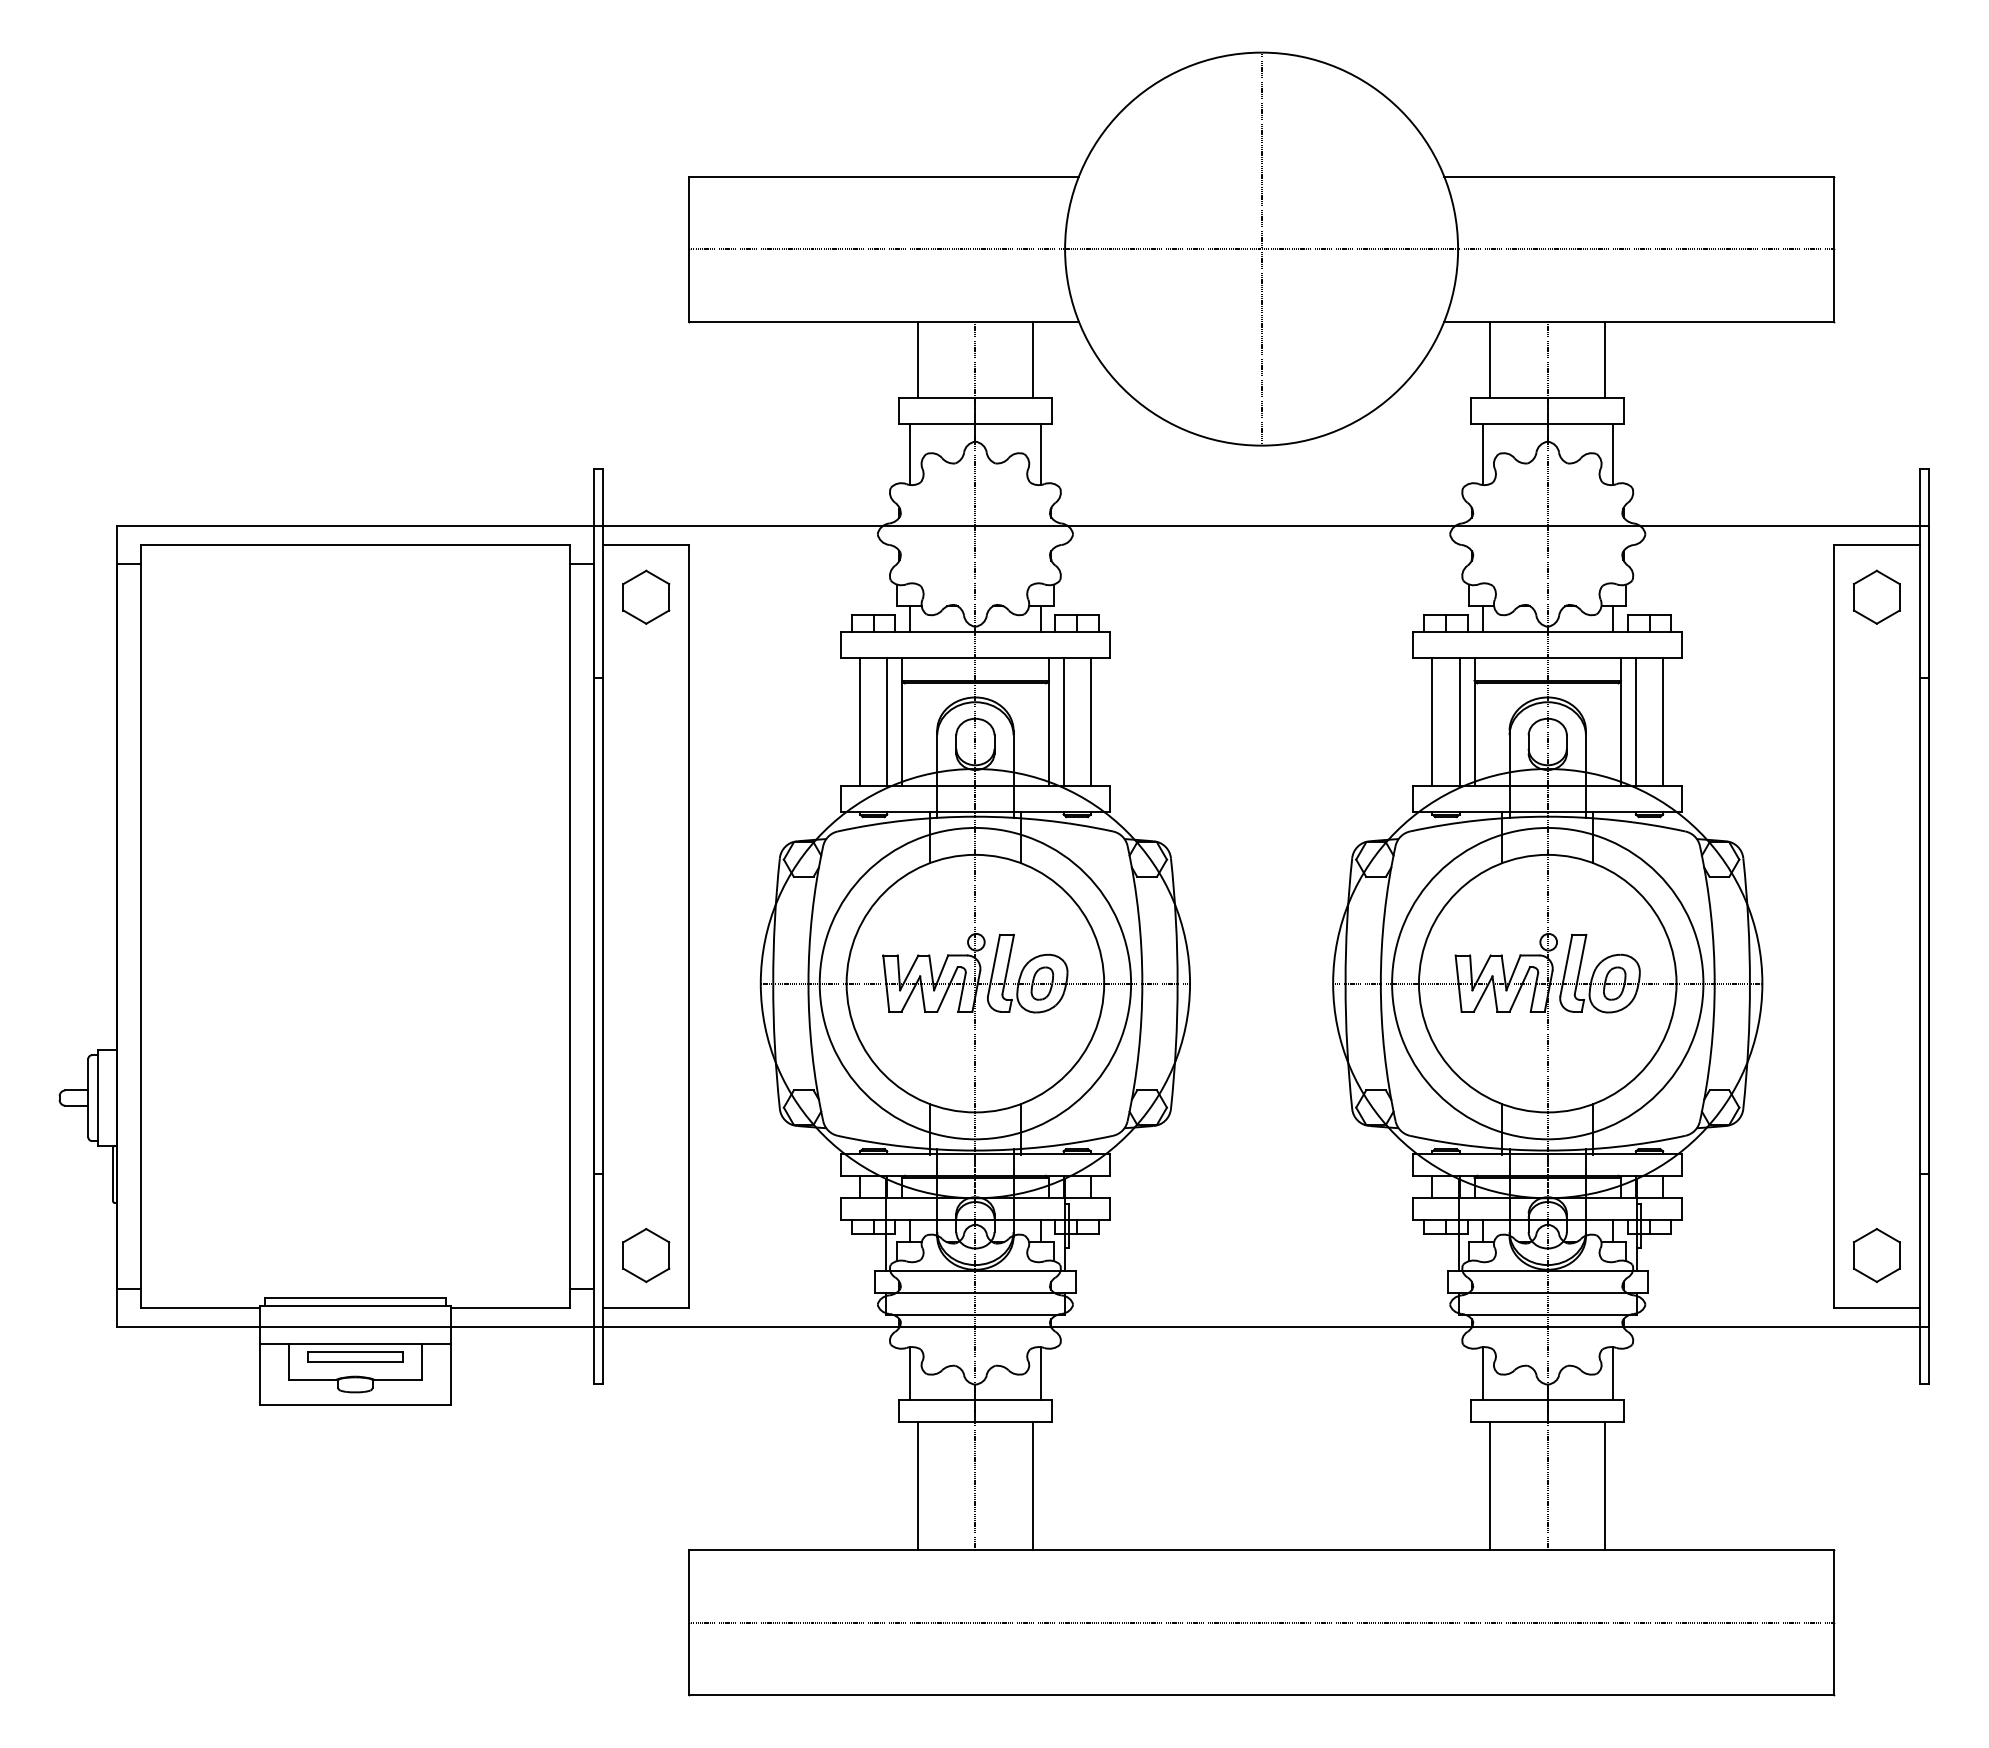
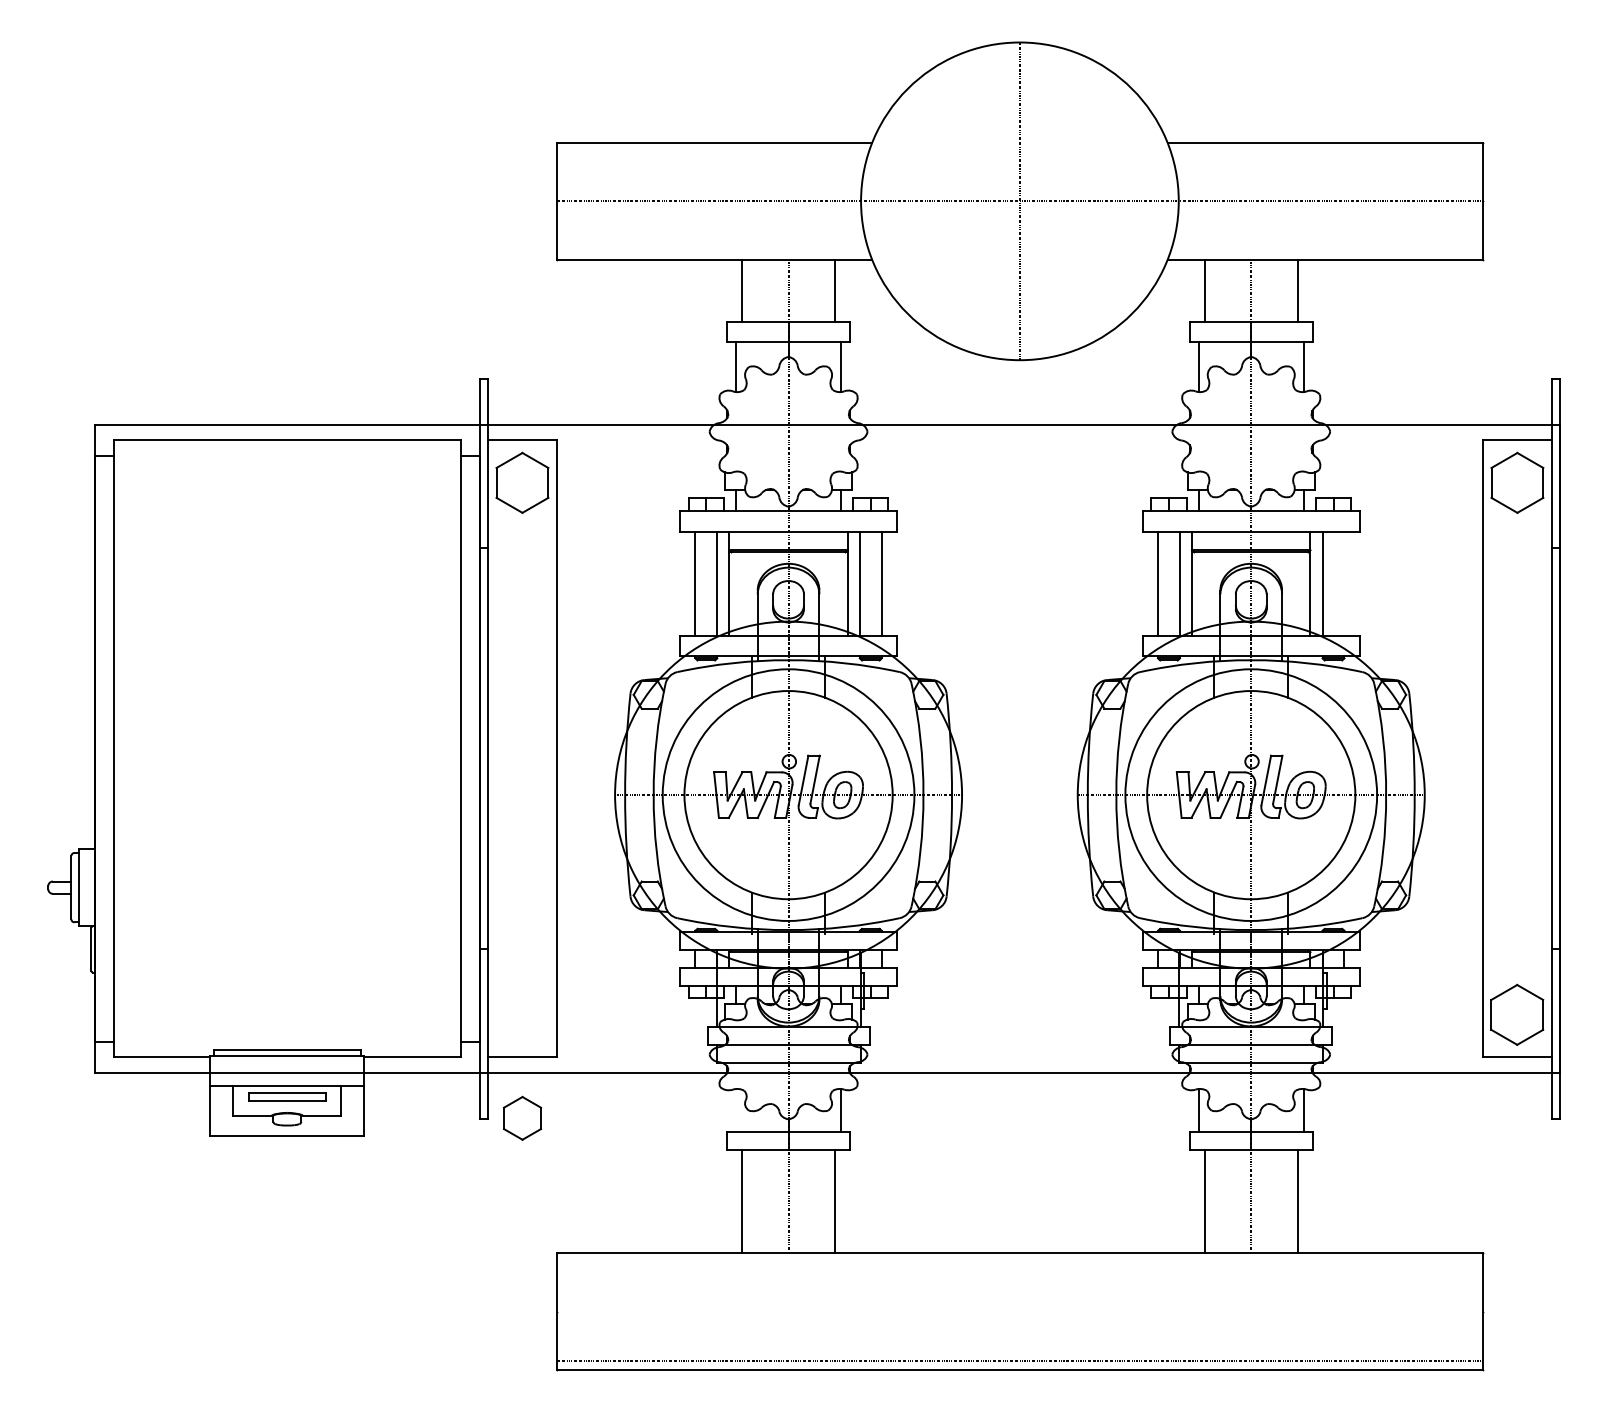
part: (646, 596) -> (522, 482), size x1.4
part: (1876, 596) -> (1517, 482), size x1.4
line: (1663, 721) -> (1344, 583), removed
part: (646, 1255) -> (522, 1118), moved
part: (1876, 1255) -> (1517, 1014), size x1.4
line: (910, 1373) -> (736, 1110), removed
line: (1261, 1622) -> (1019, 1360), moved

